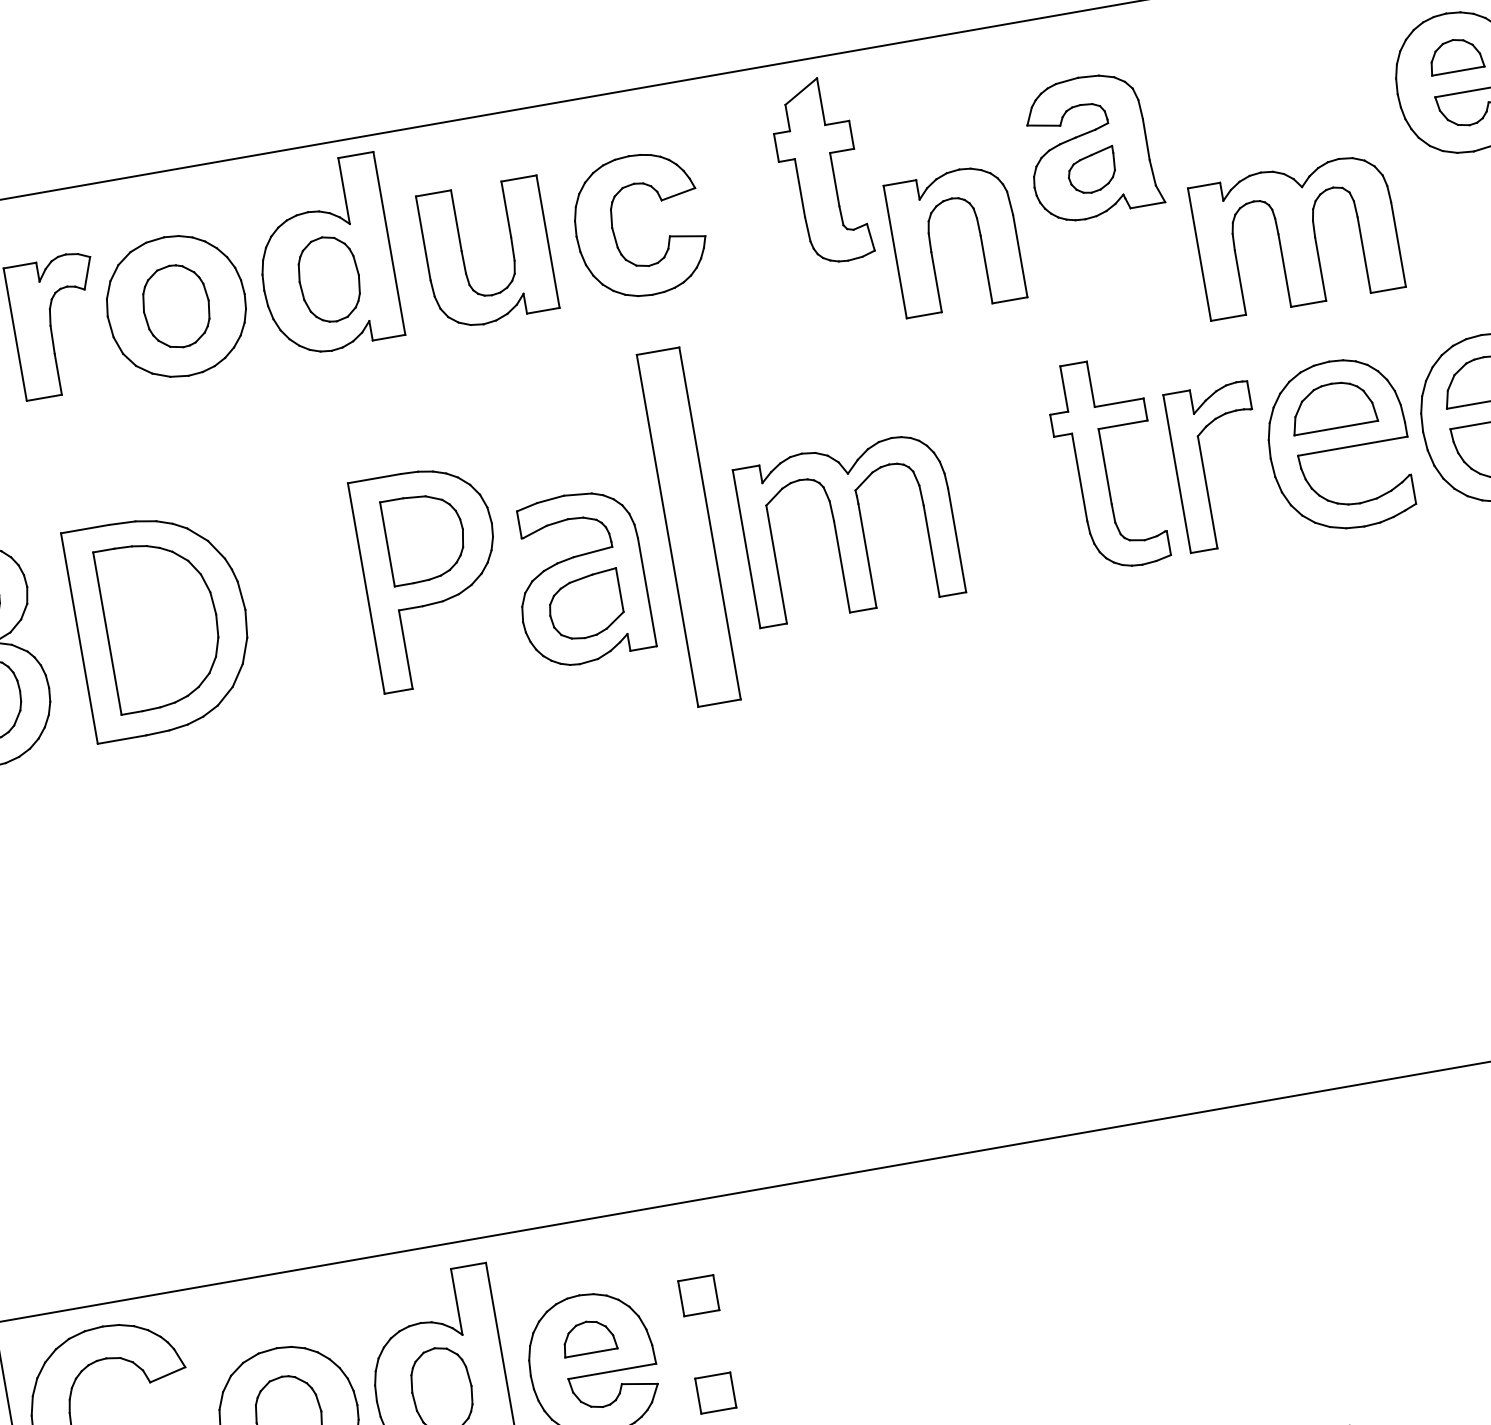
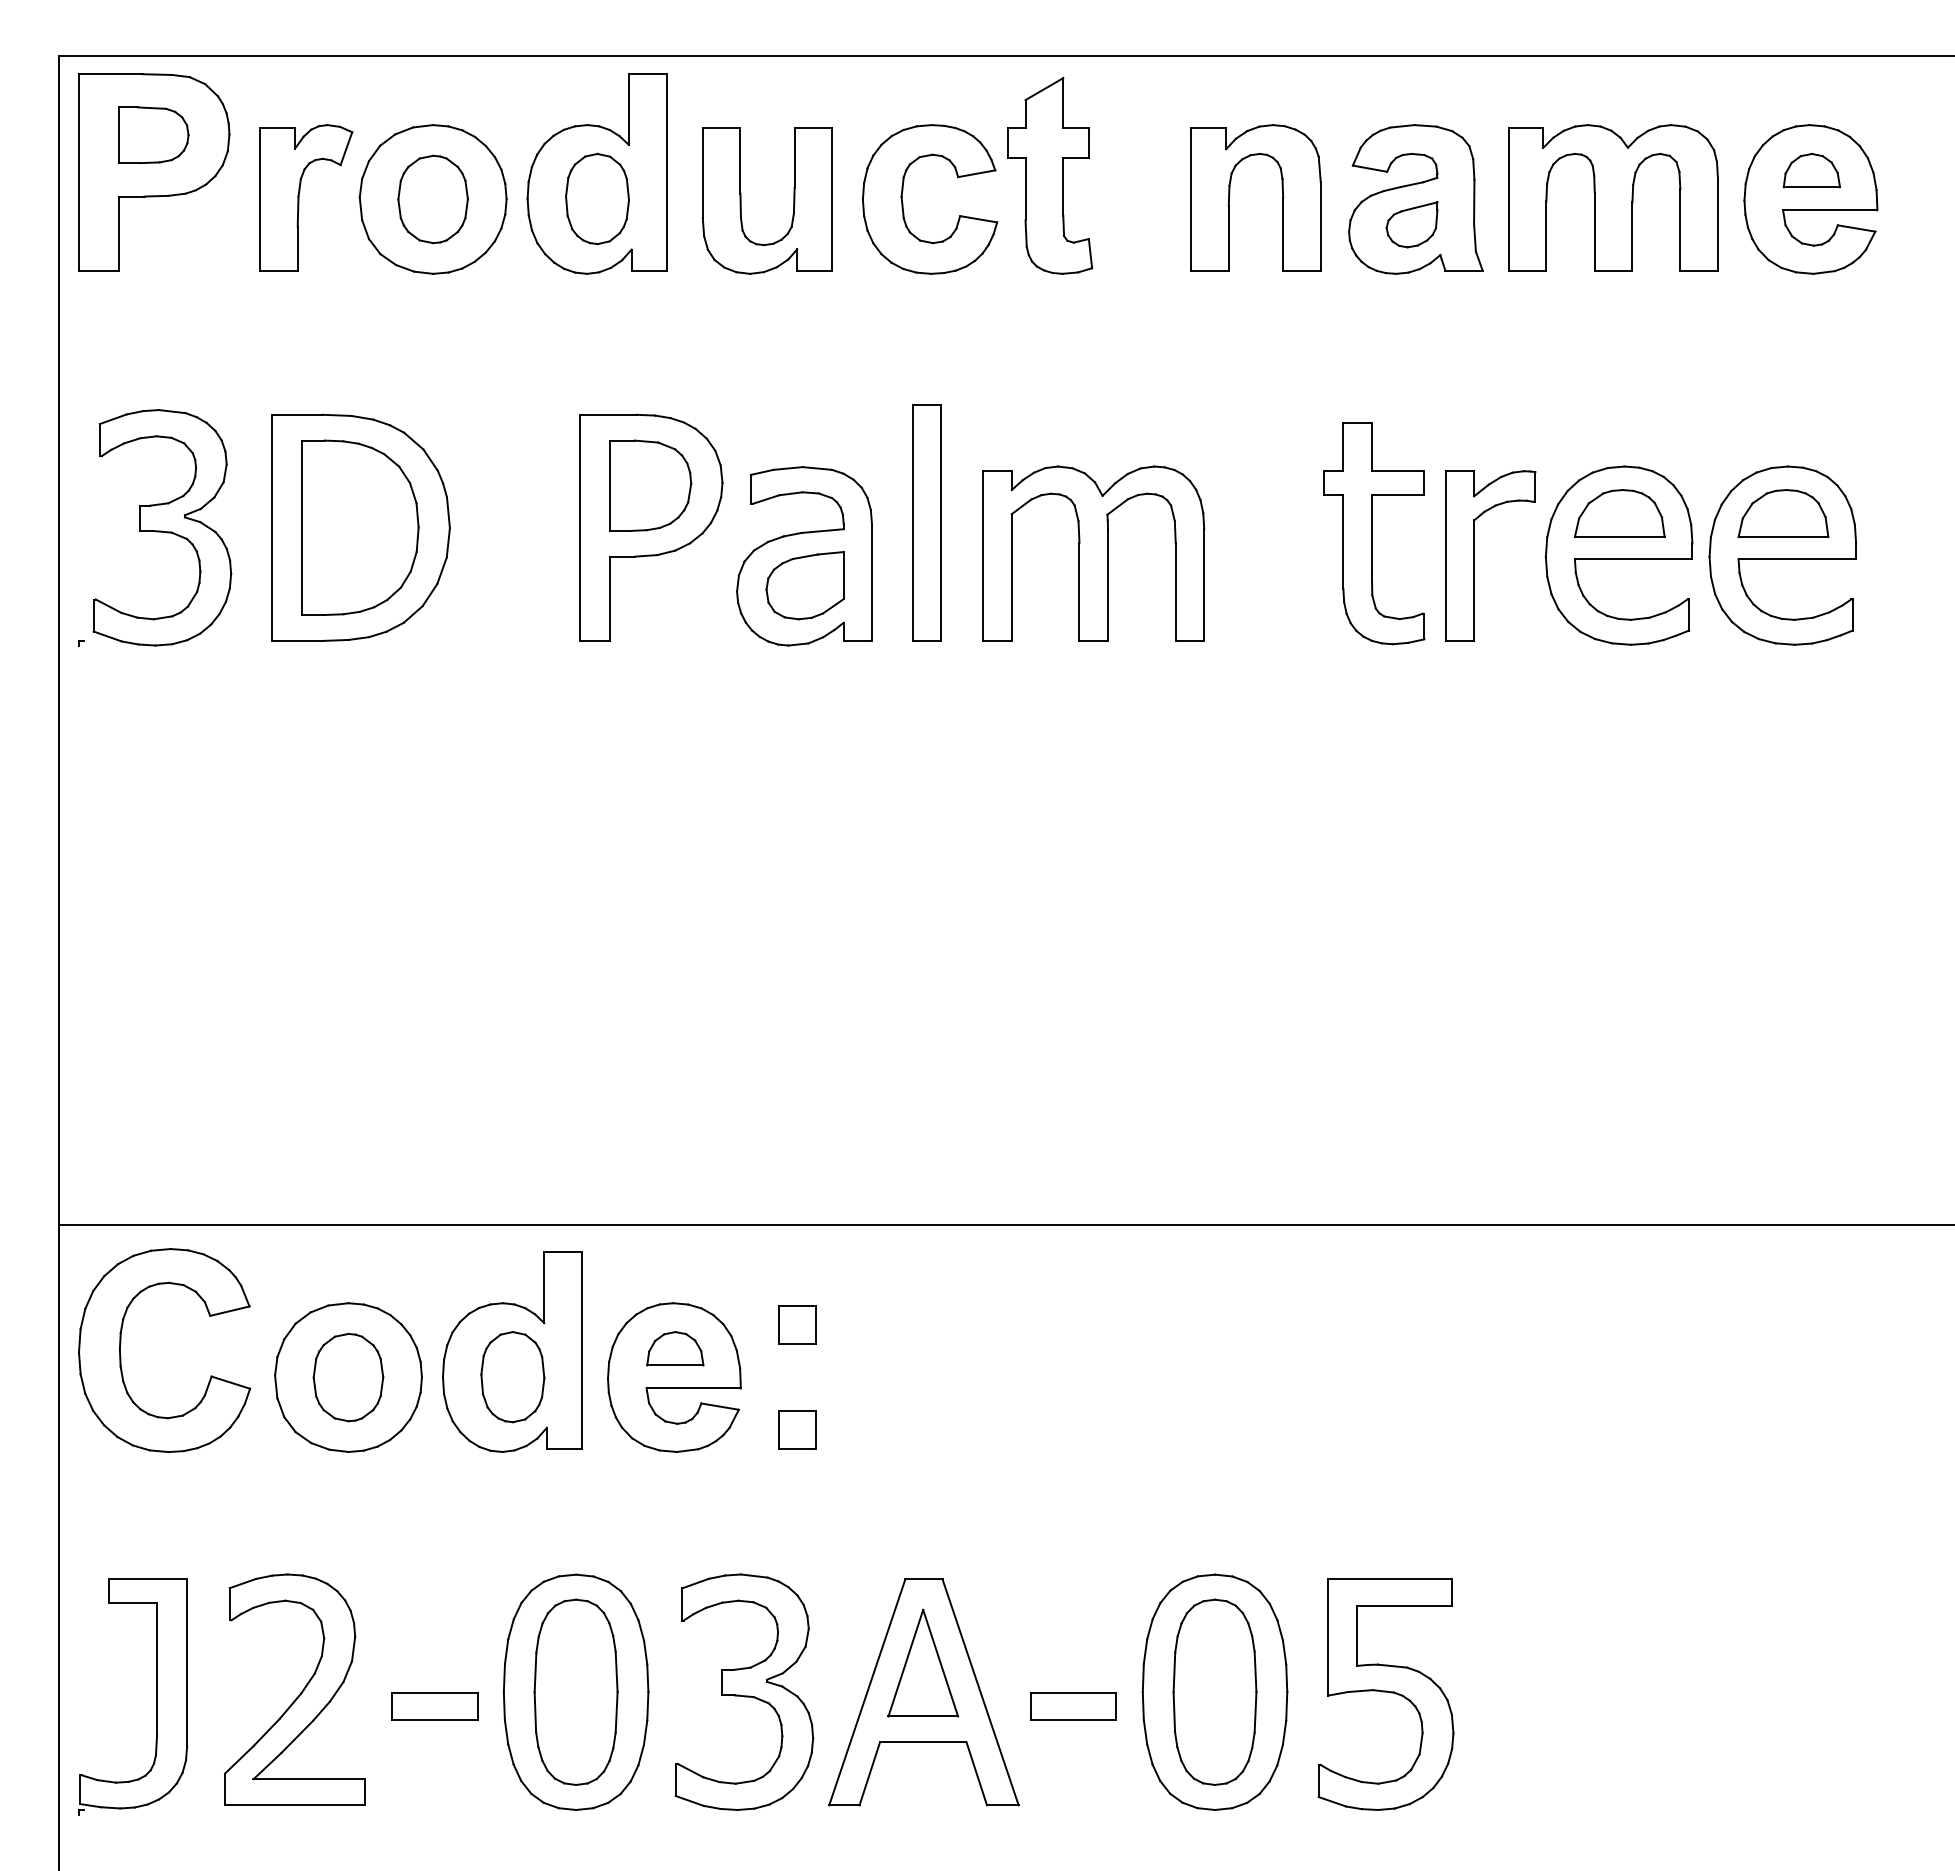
part: (820, 171) -> (1050, 175), moved
part: (1296, 235) -> (1613, 197), moved
part: (931, 241) -> (1230, 194), moved
part: (688, 527) -> (926, 522), size x0.62

